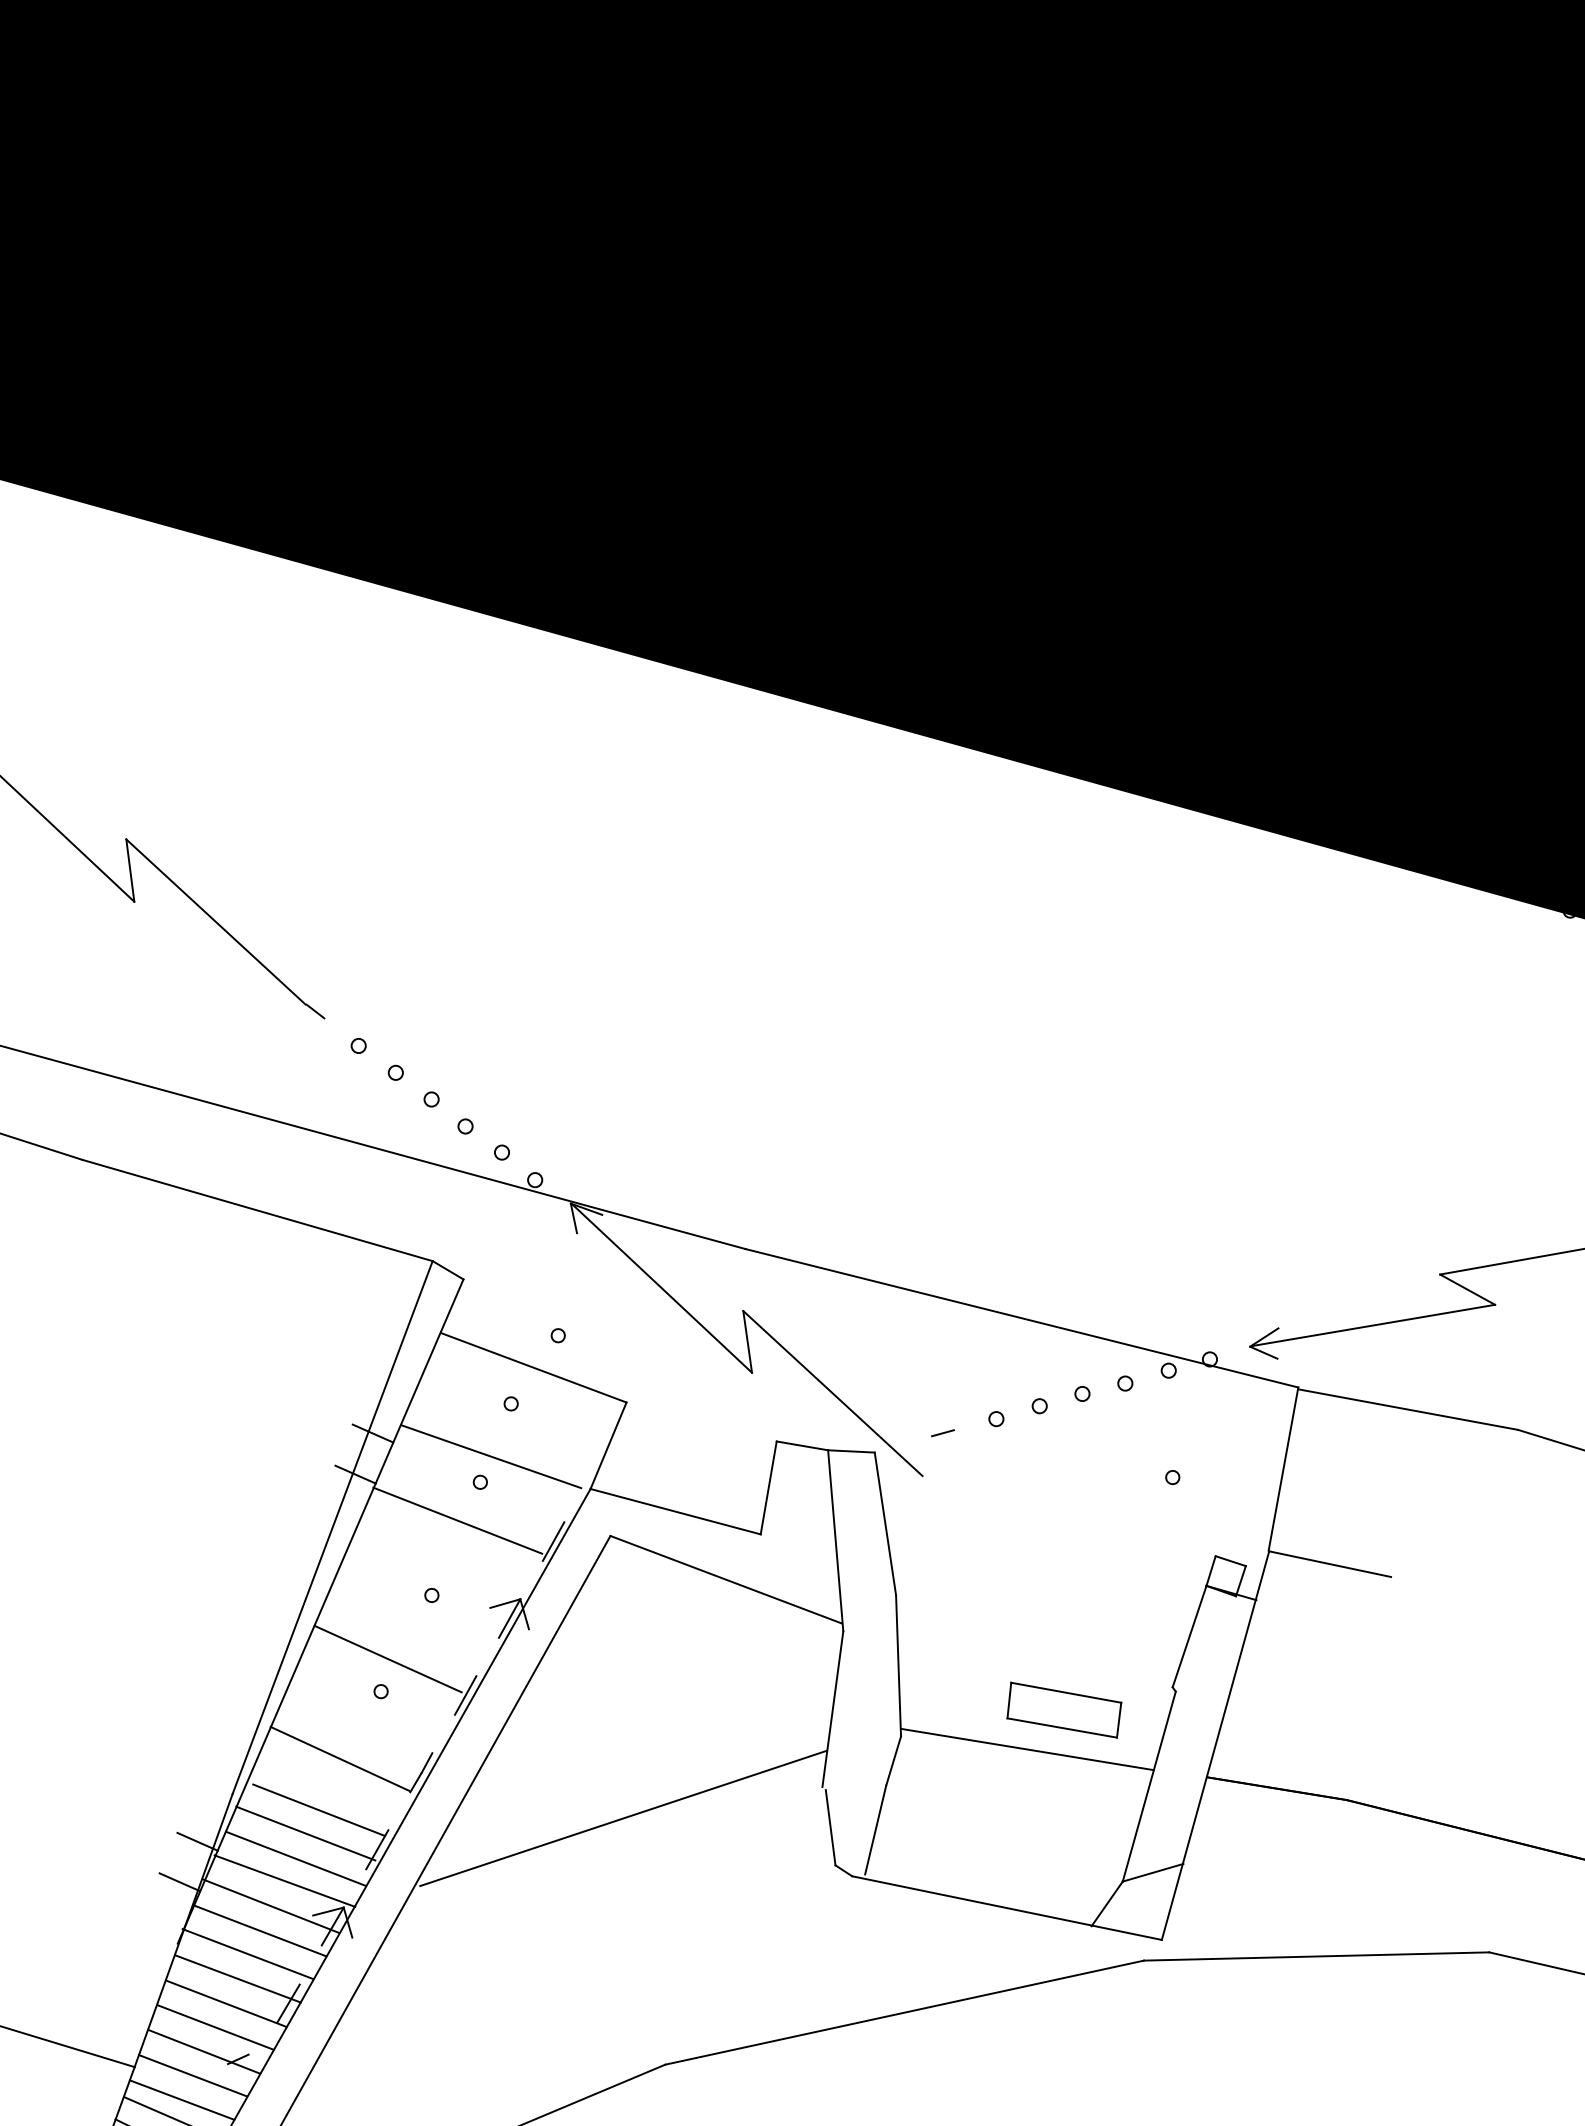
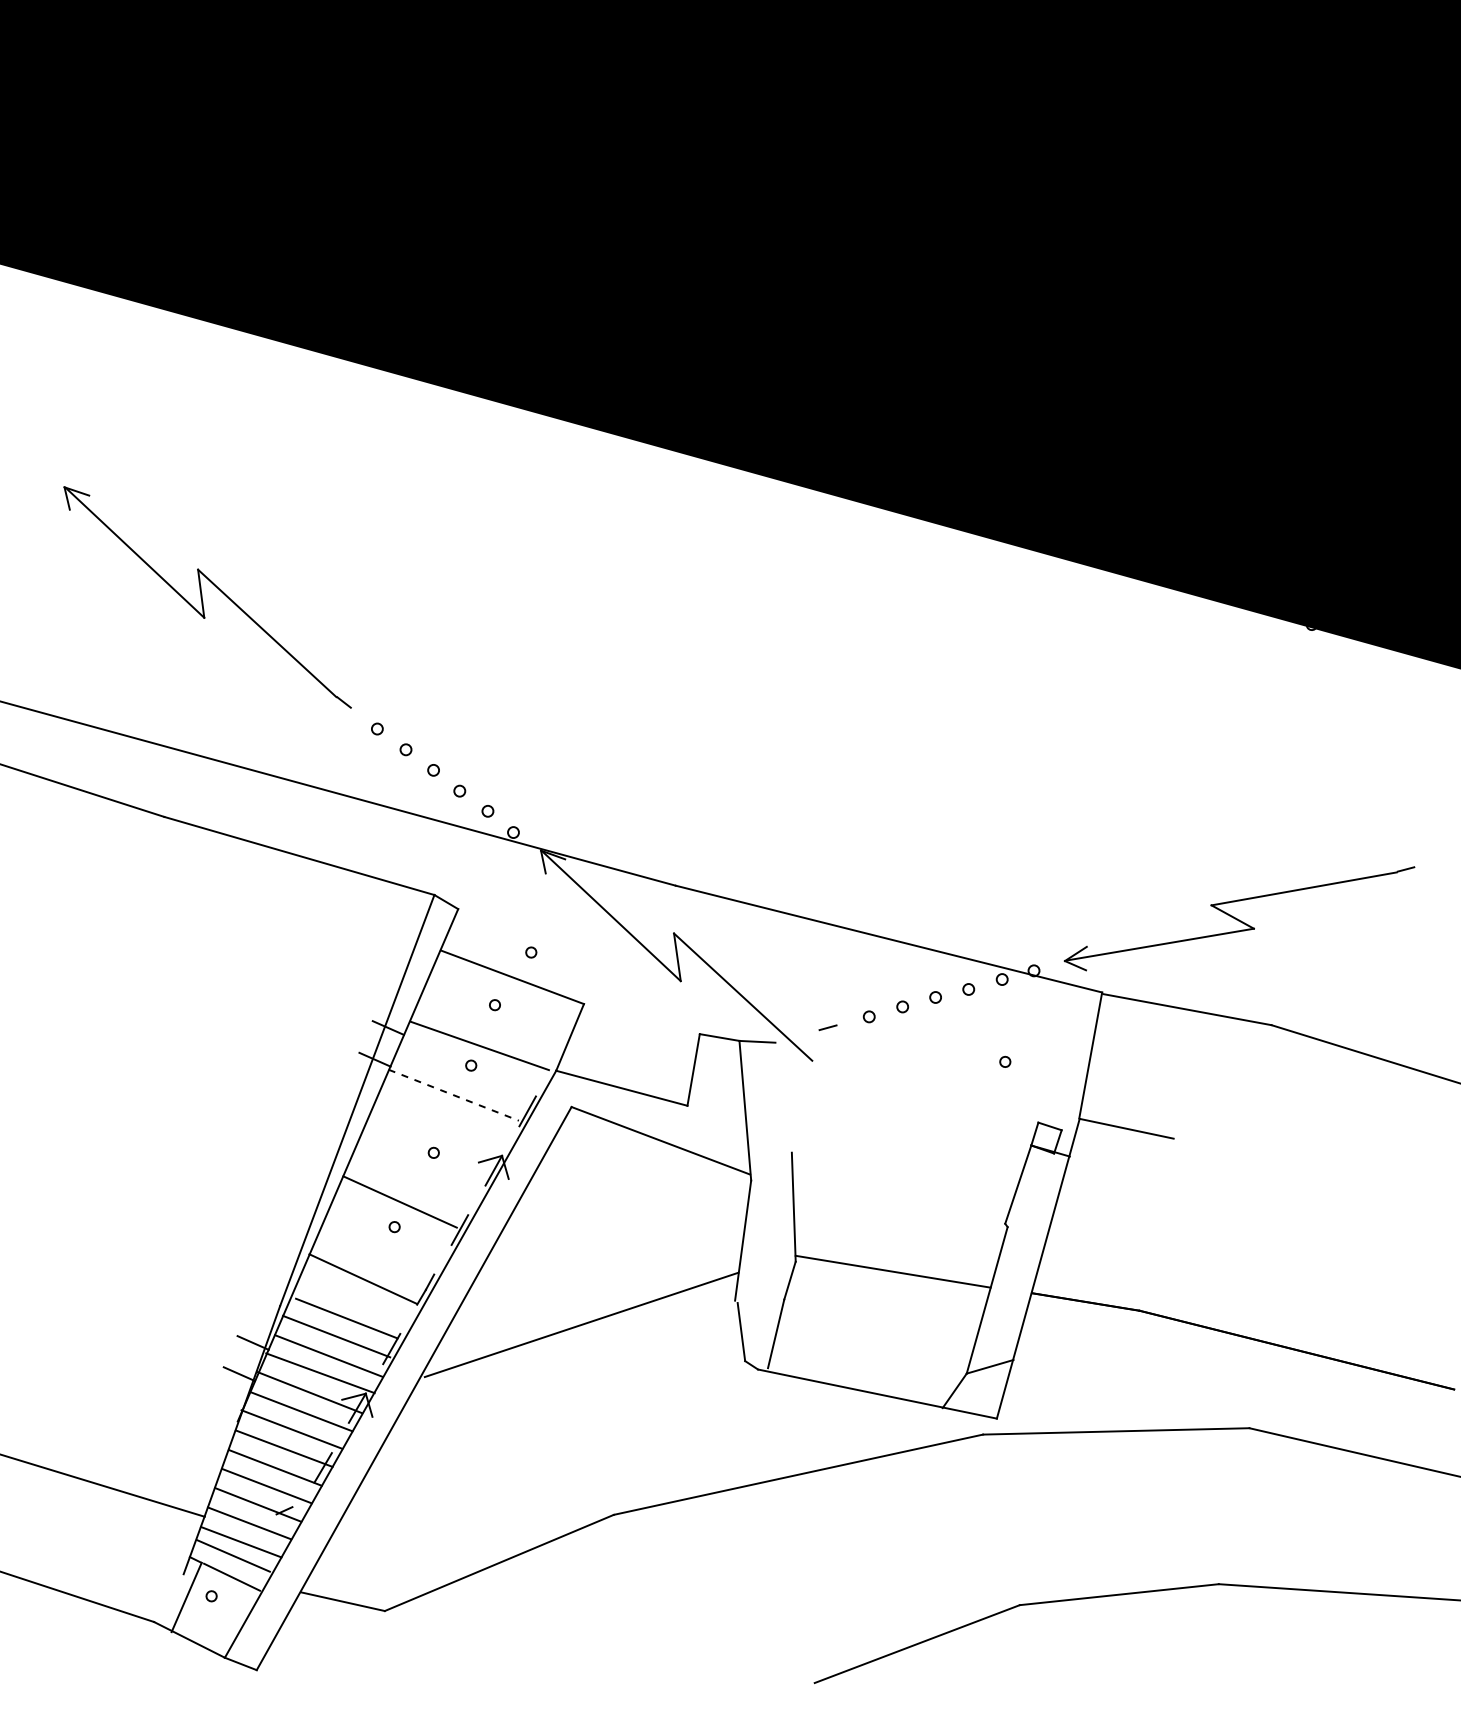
line: (457, 1521) -> (453, 1095), solid -> dashed
line: (885, 1523) -> (783, 1097), removed
part: (1064, 1710) -> (921, 1241), removed

